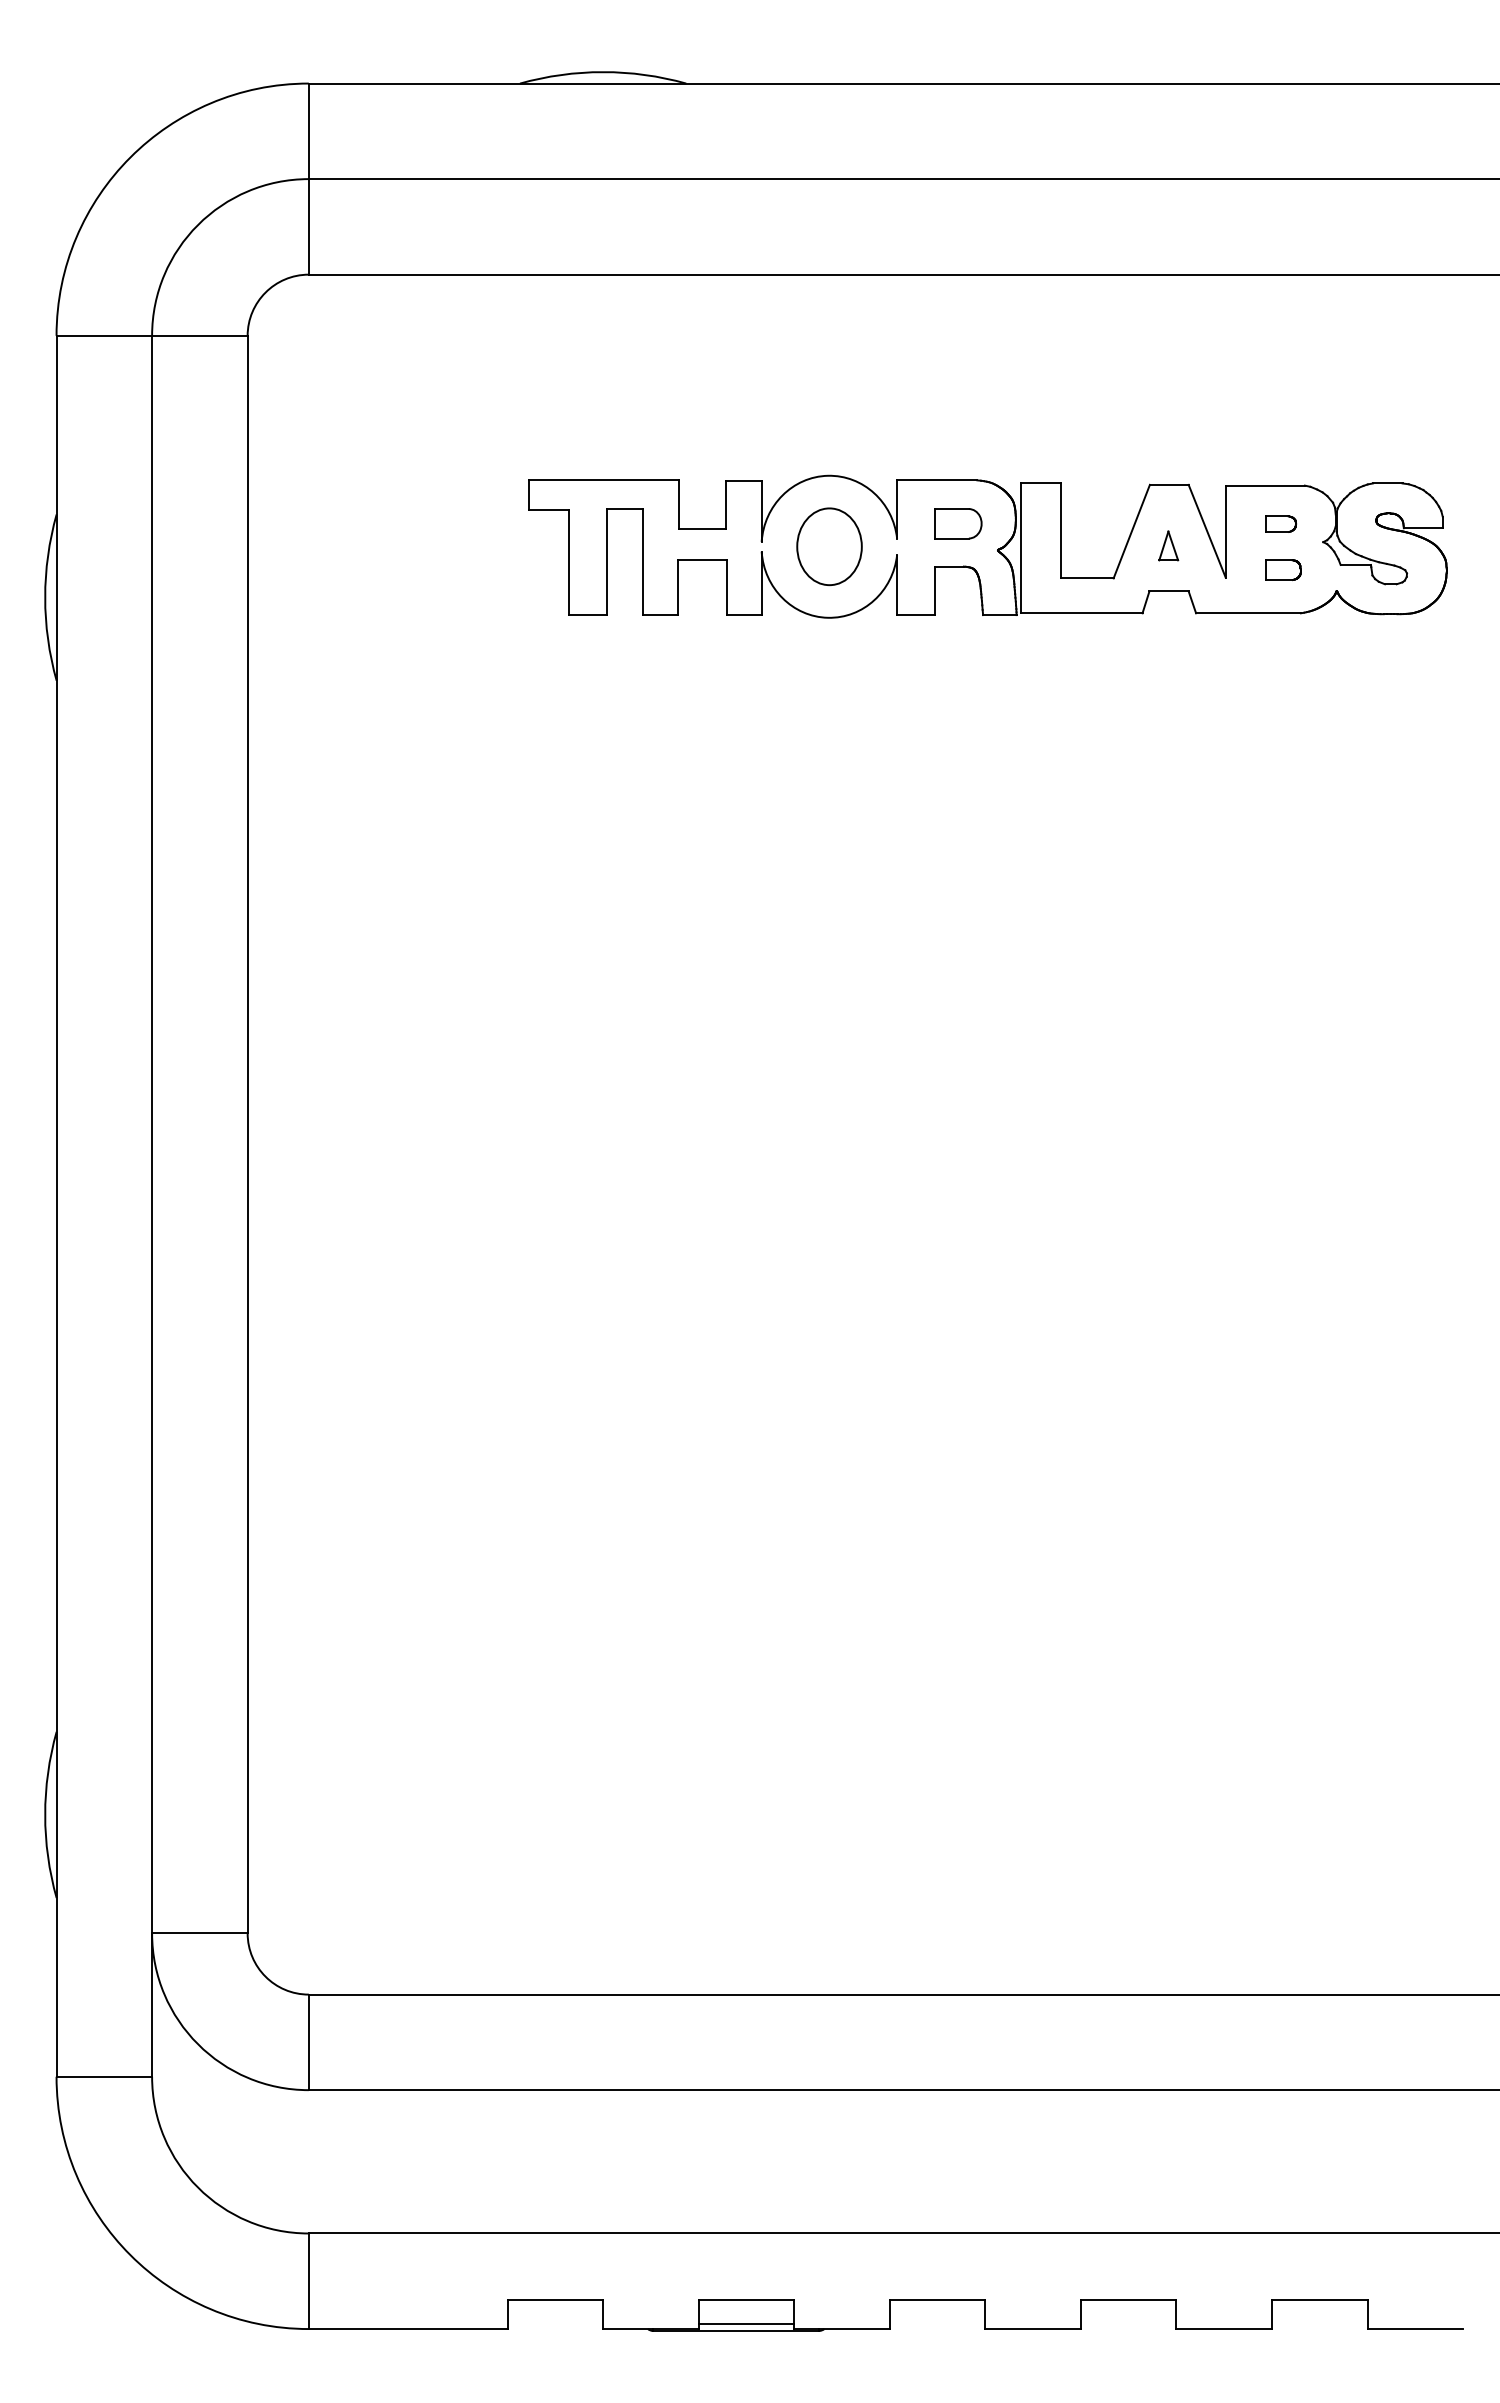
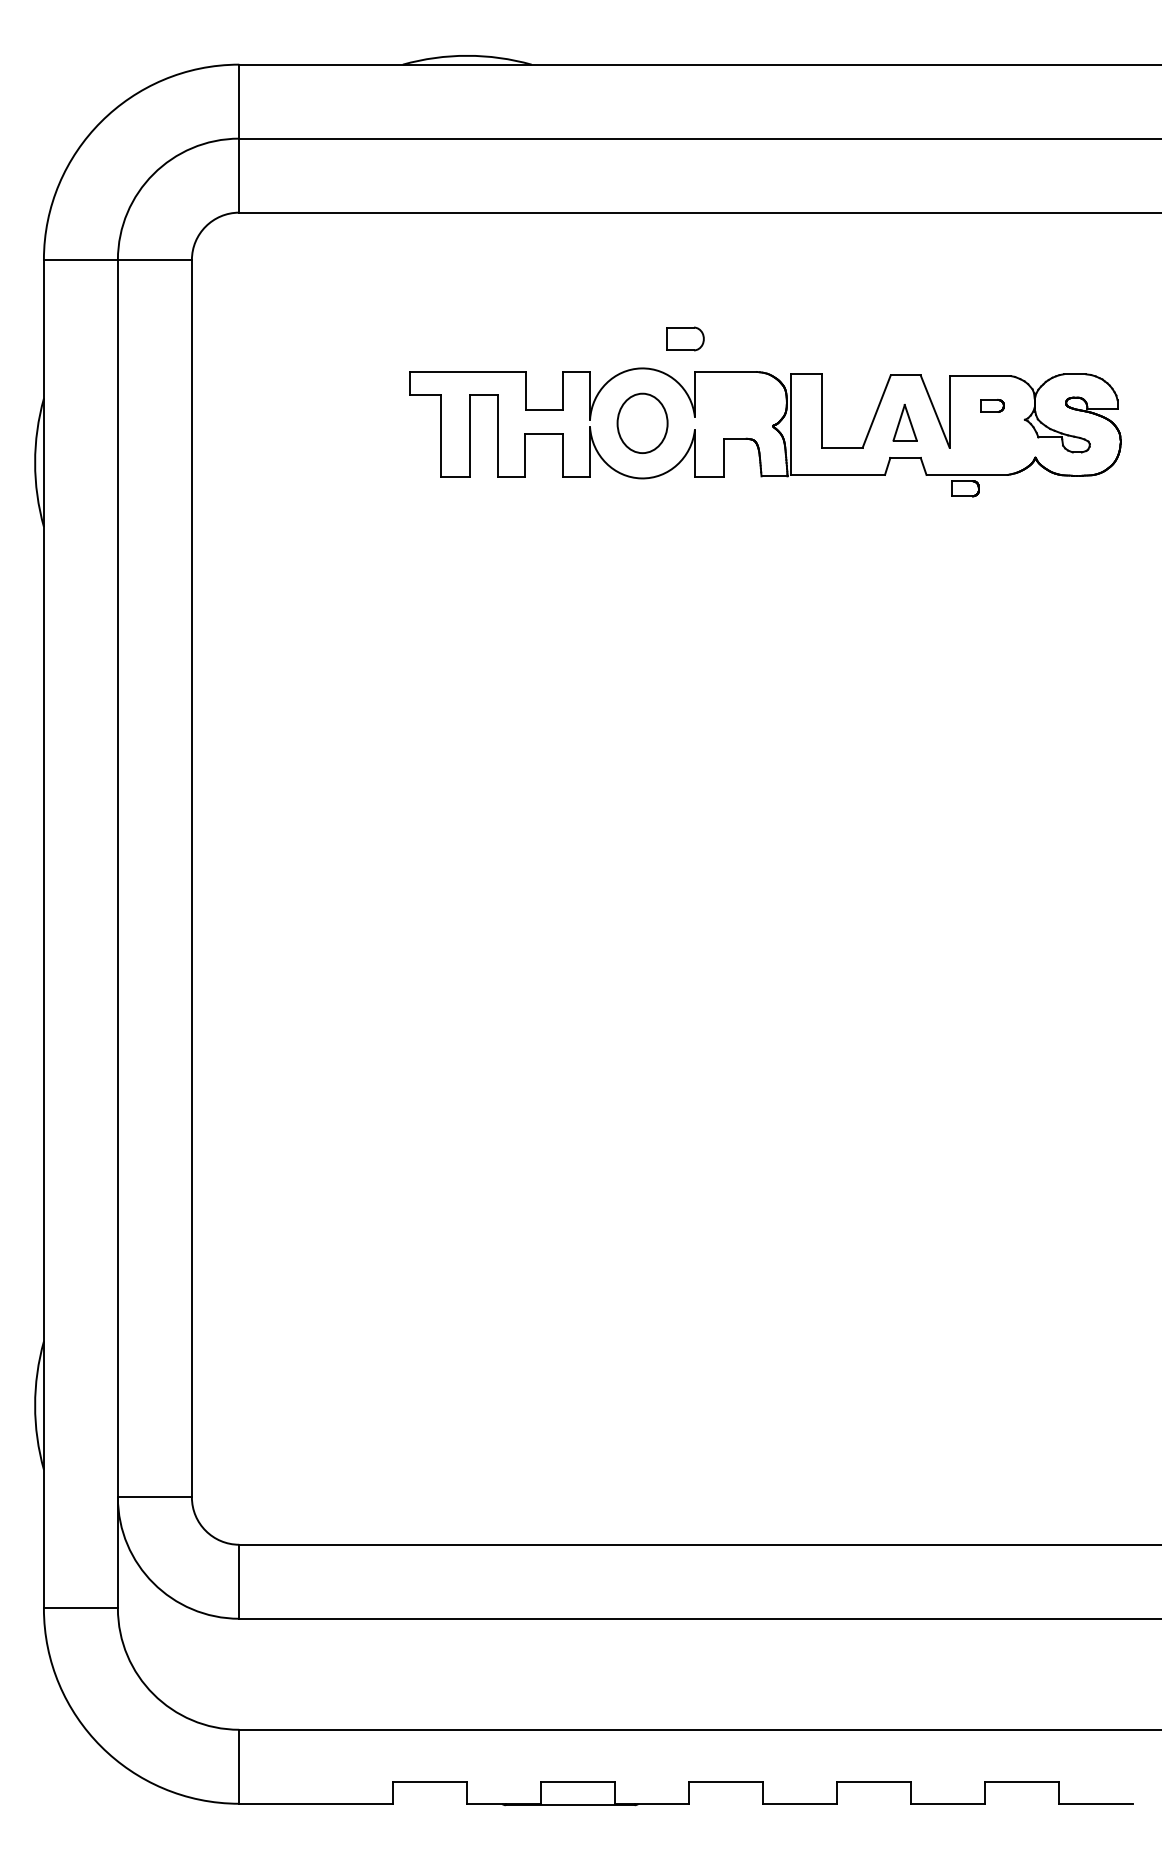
part: (958, 523) -> (685, 338), moved
part: (1168, 545) -> (905, 422), size x1.6
part: (1283, 569) -> (965, 488), moved
line: (746, 2324) -> (578, 1800), removed

